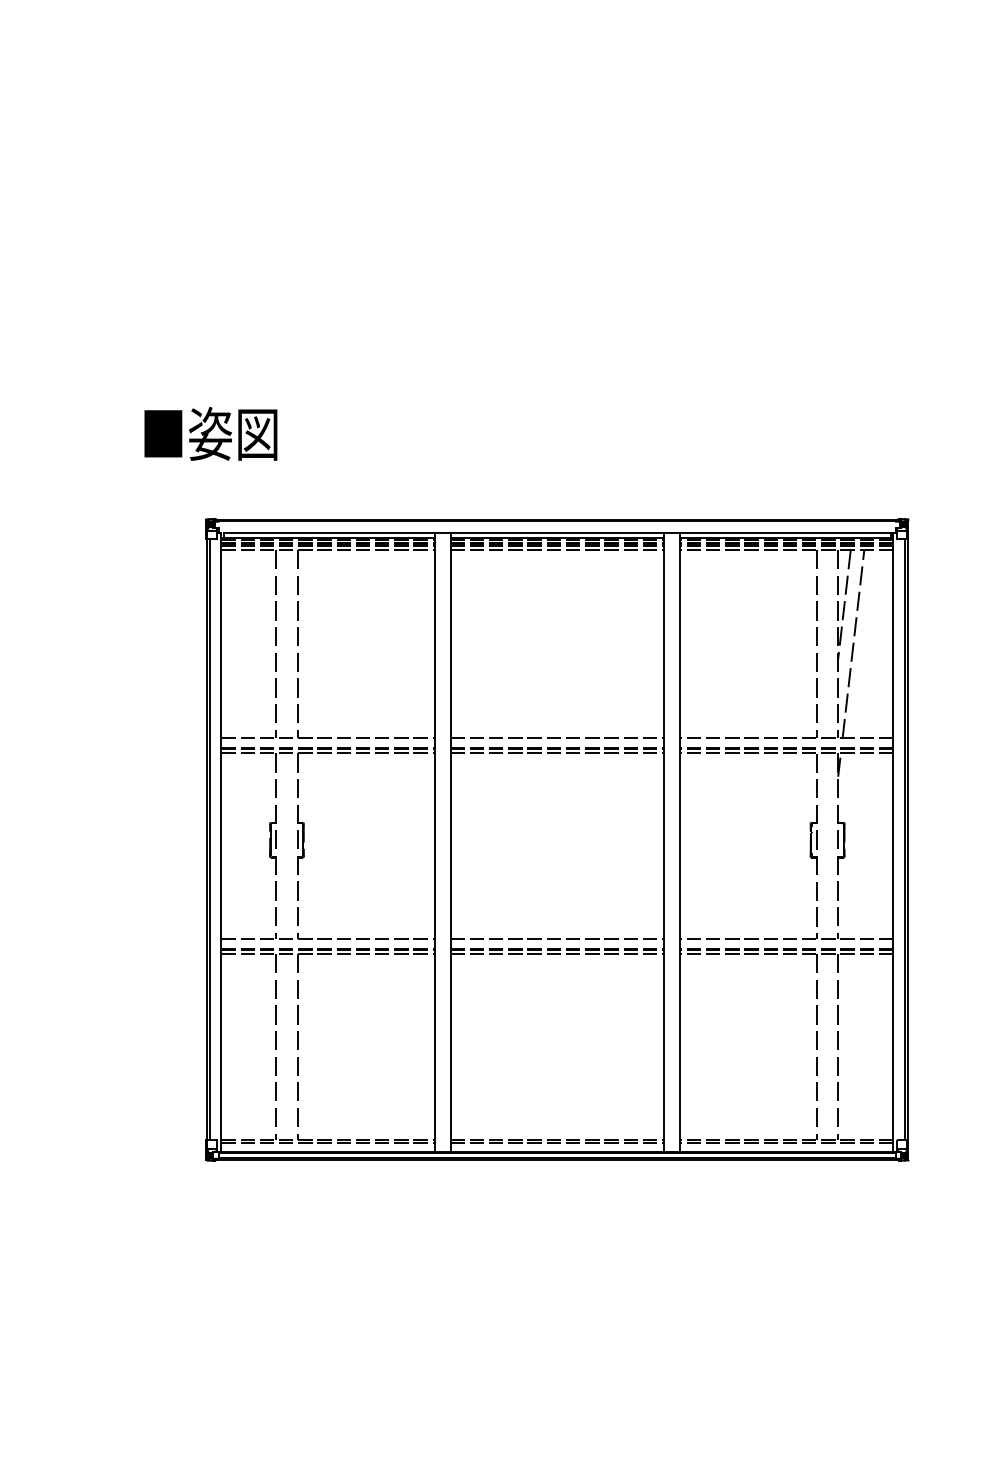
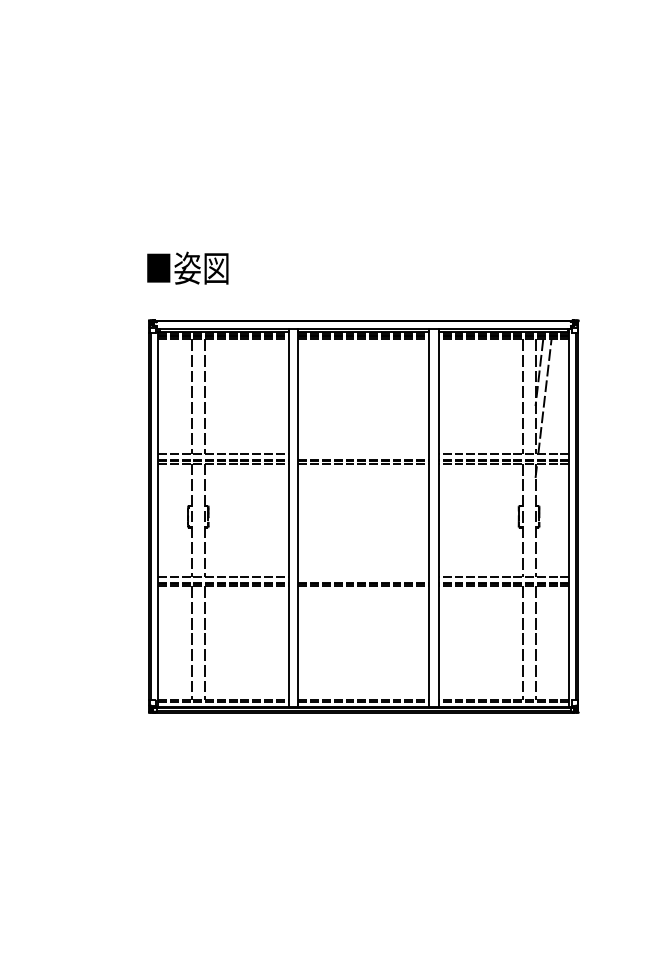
text: (210, 432) -> (187, 267), moved
line: (556, 738) -> (363, 454), removed
line: (556, 939) -> (363, 577), removed

